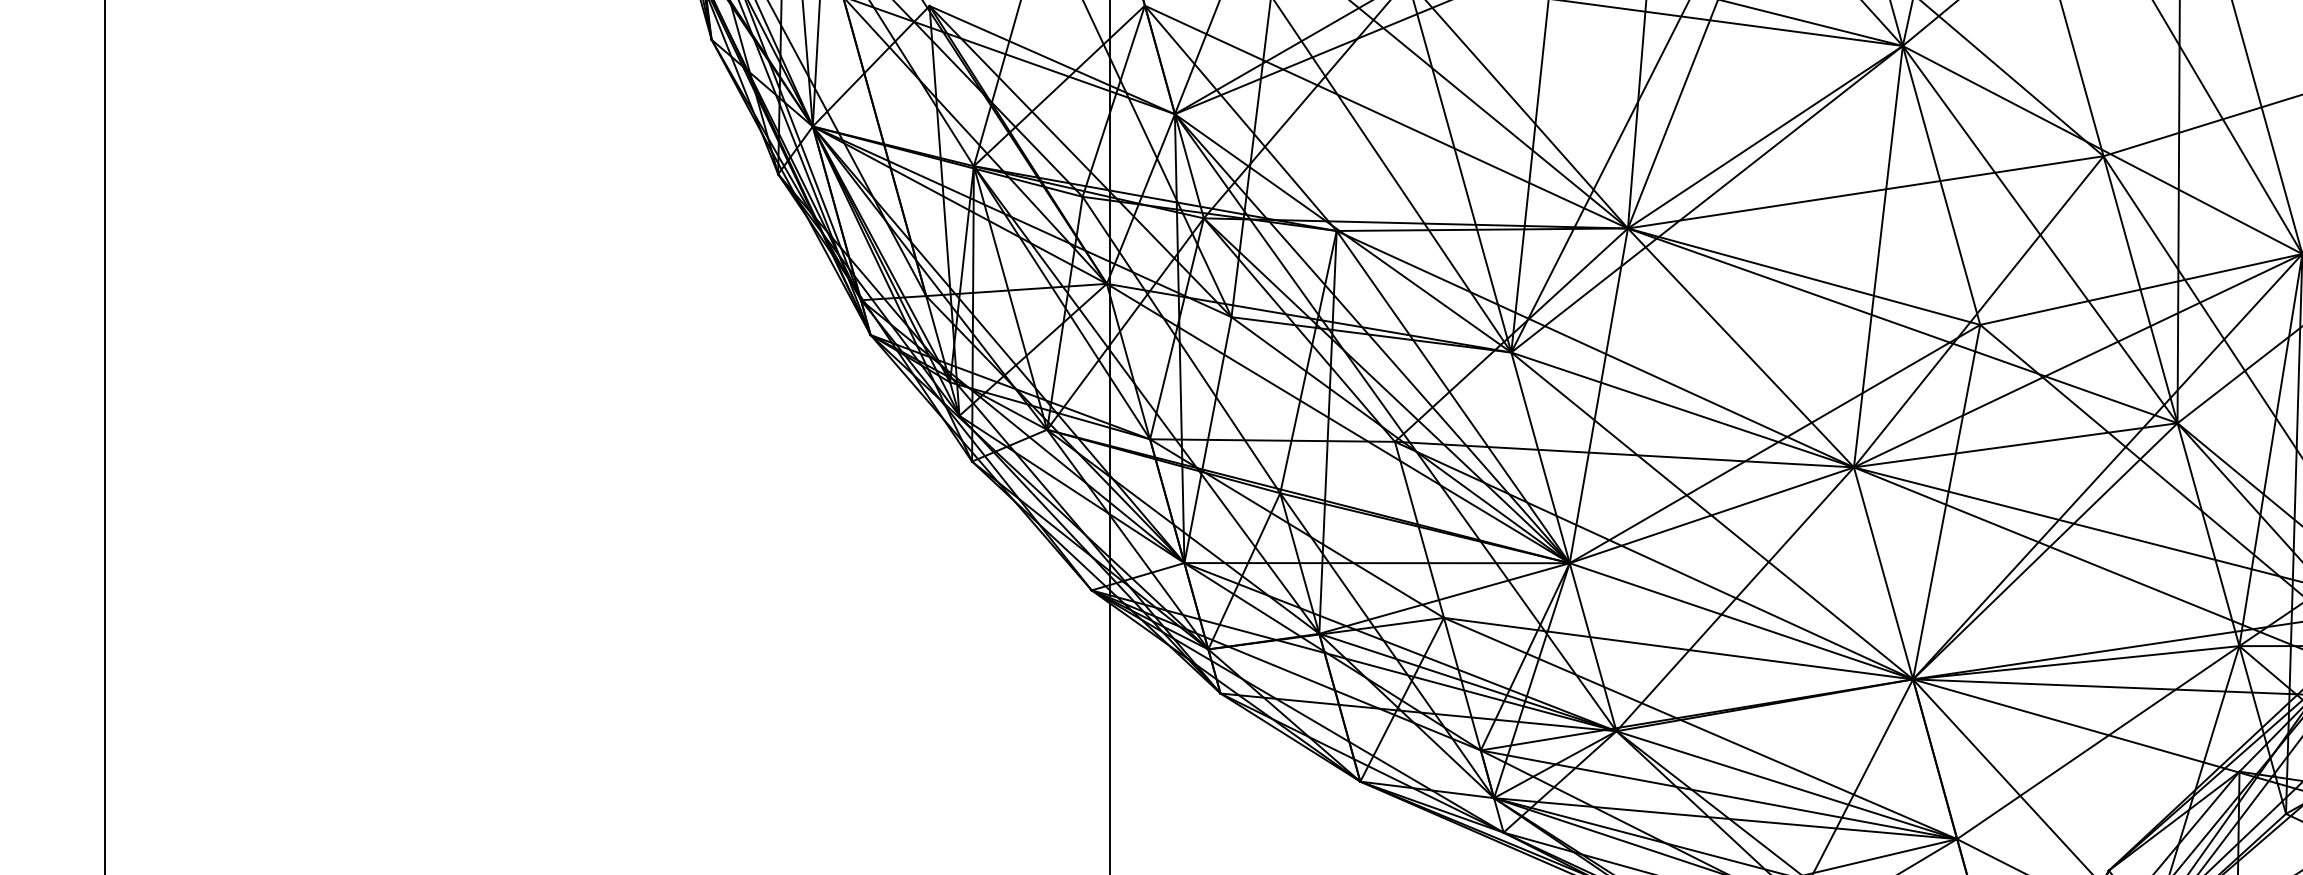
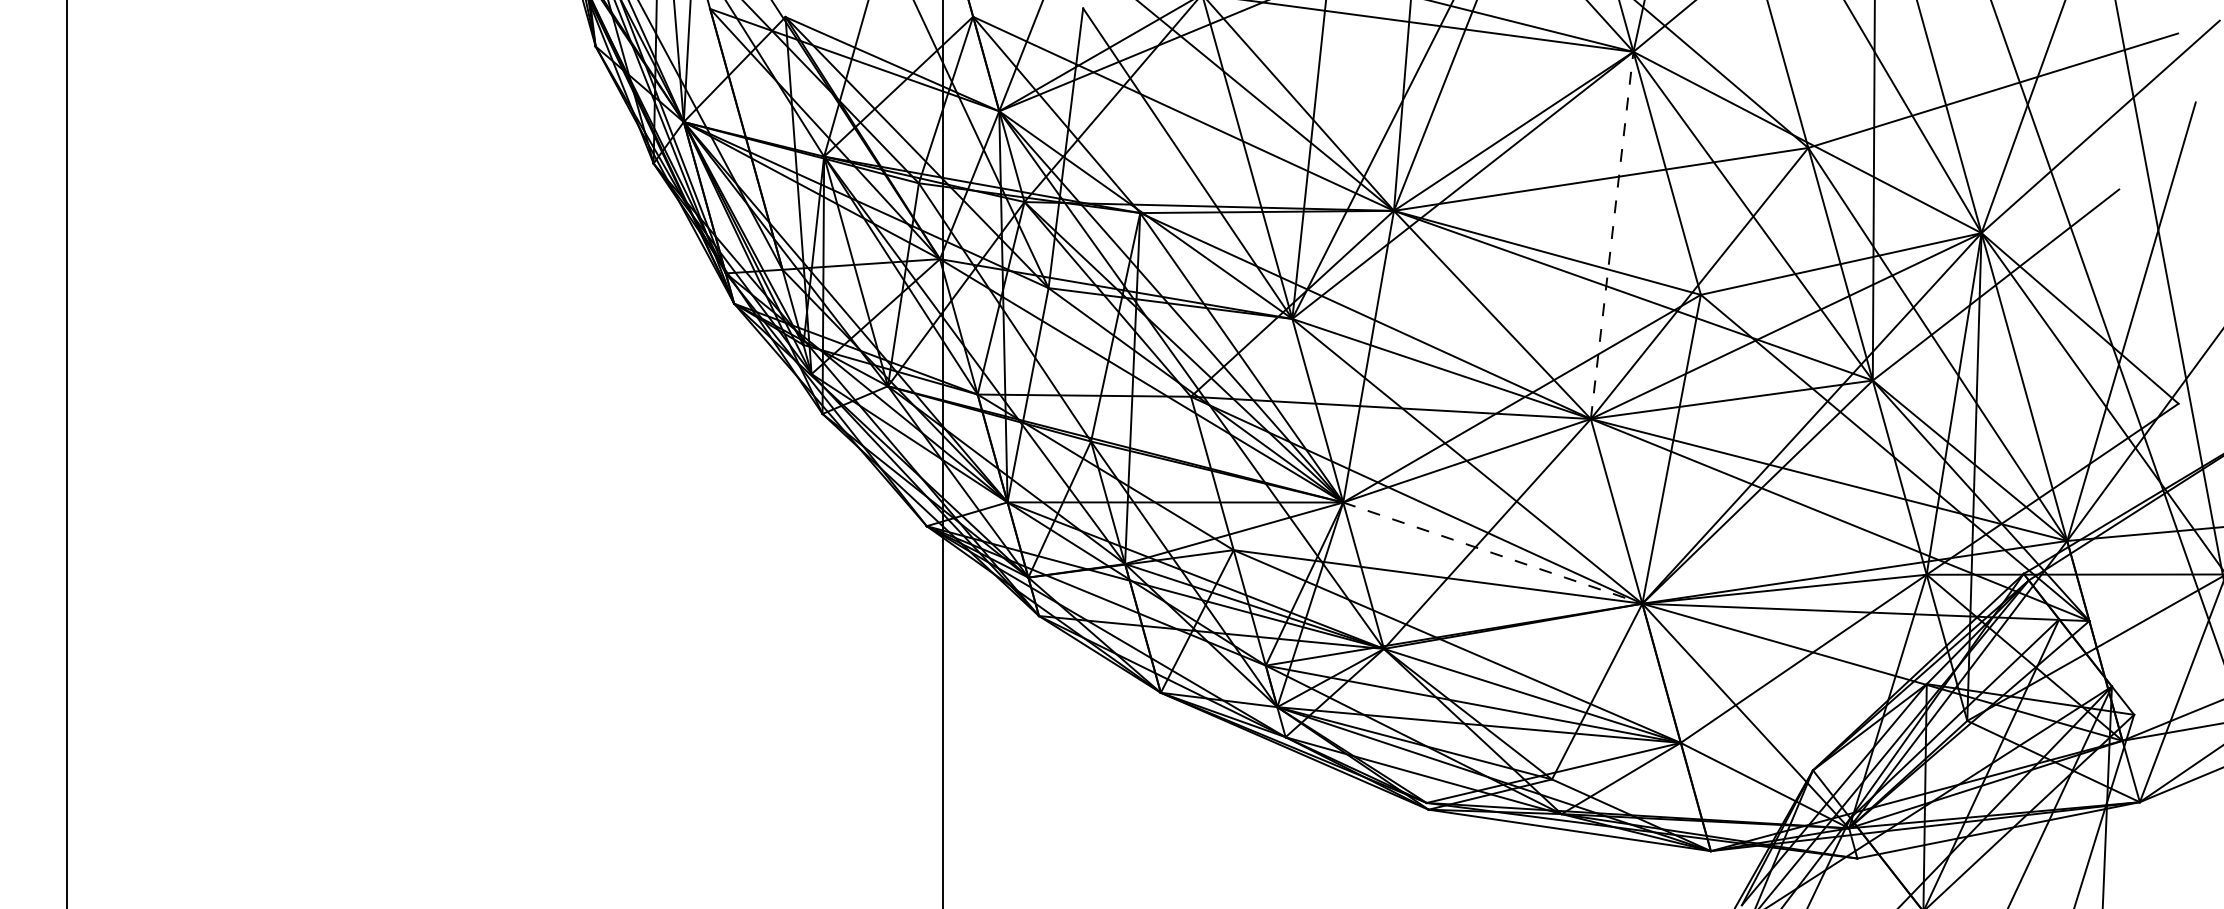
line: (1878, 256) -> (1612, 235), solid -> dashed
line: (1741, 621) -> (1492, 553), solid -> dashed

